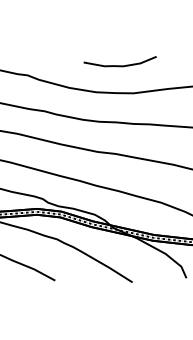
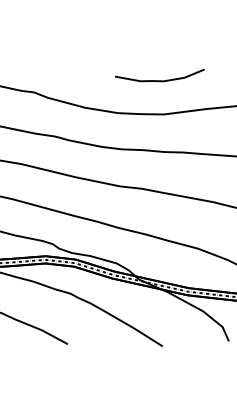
curve: (119, 65) -> (158, 80), moved

